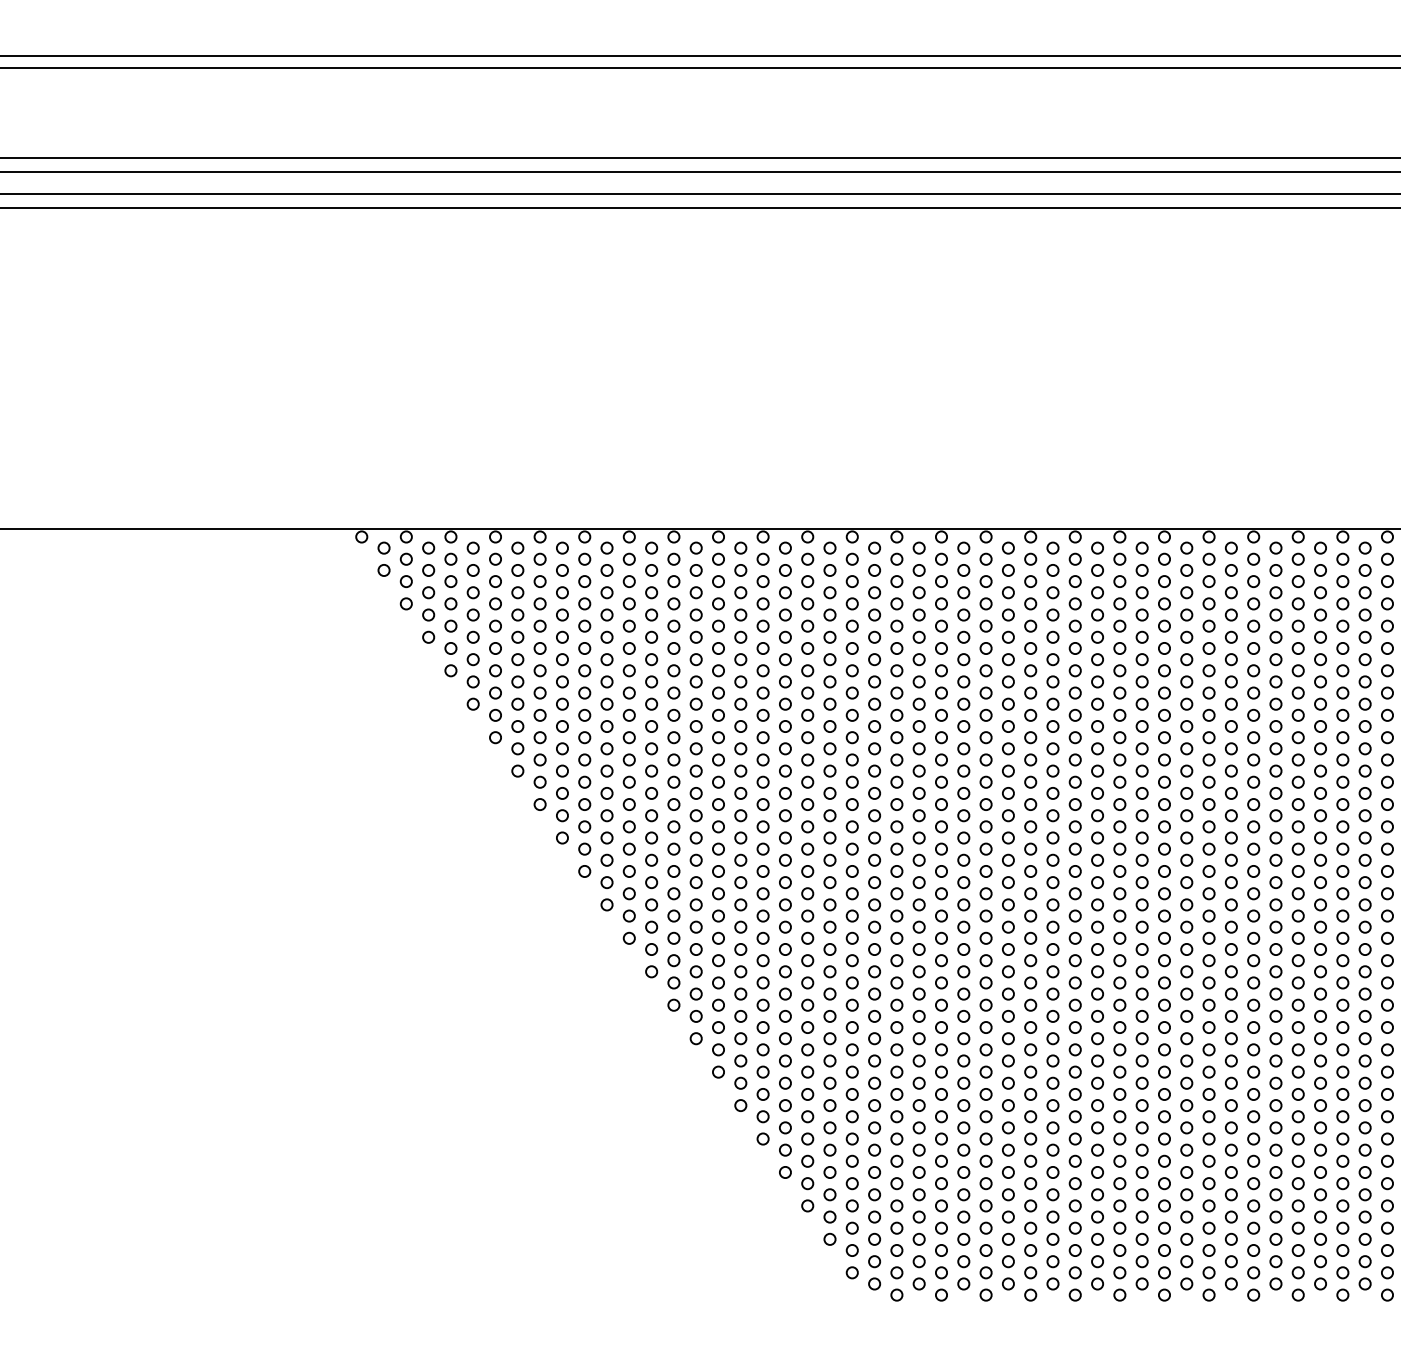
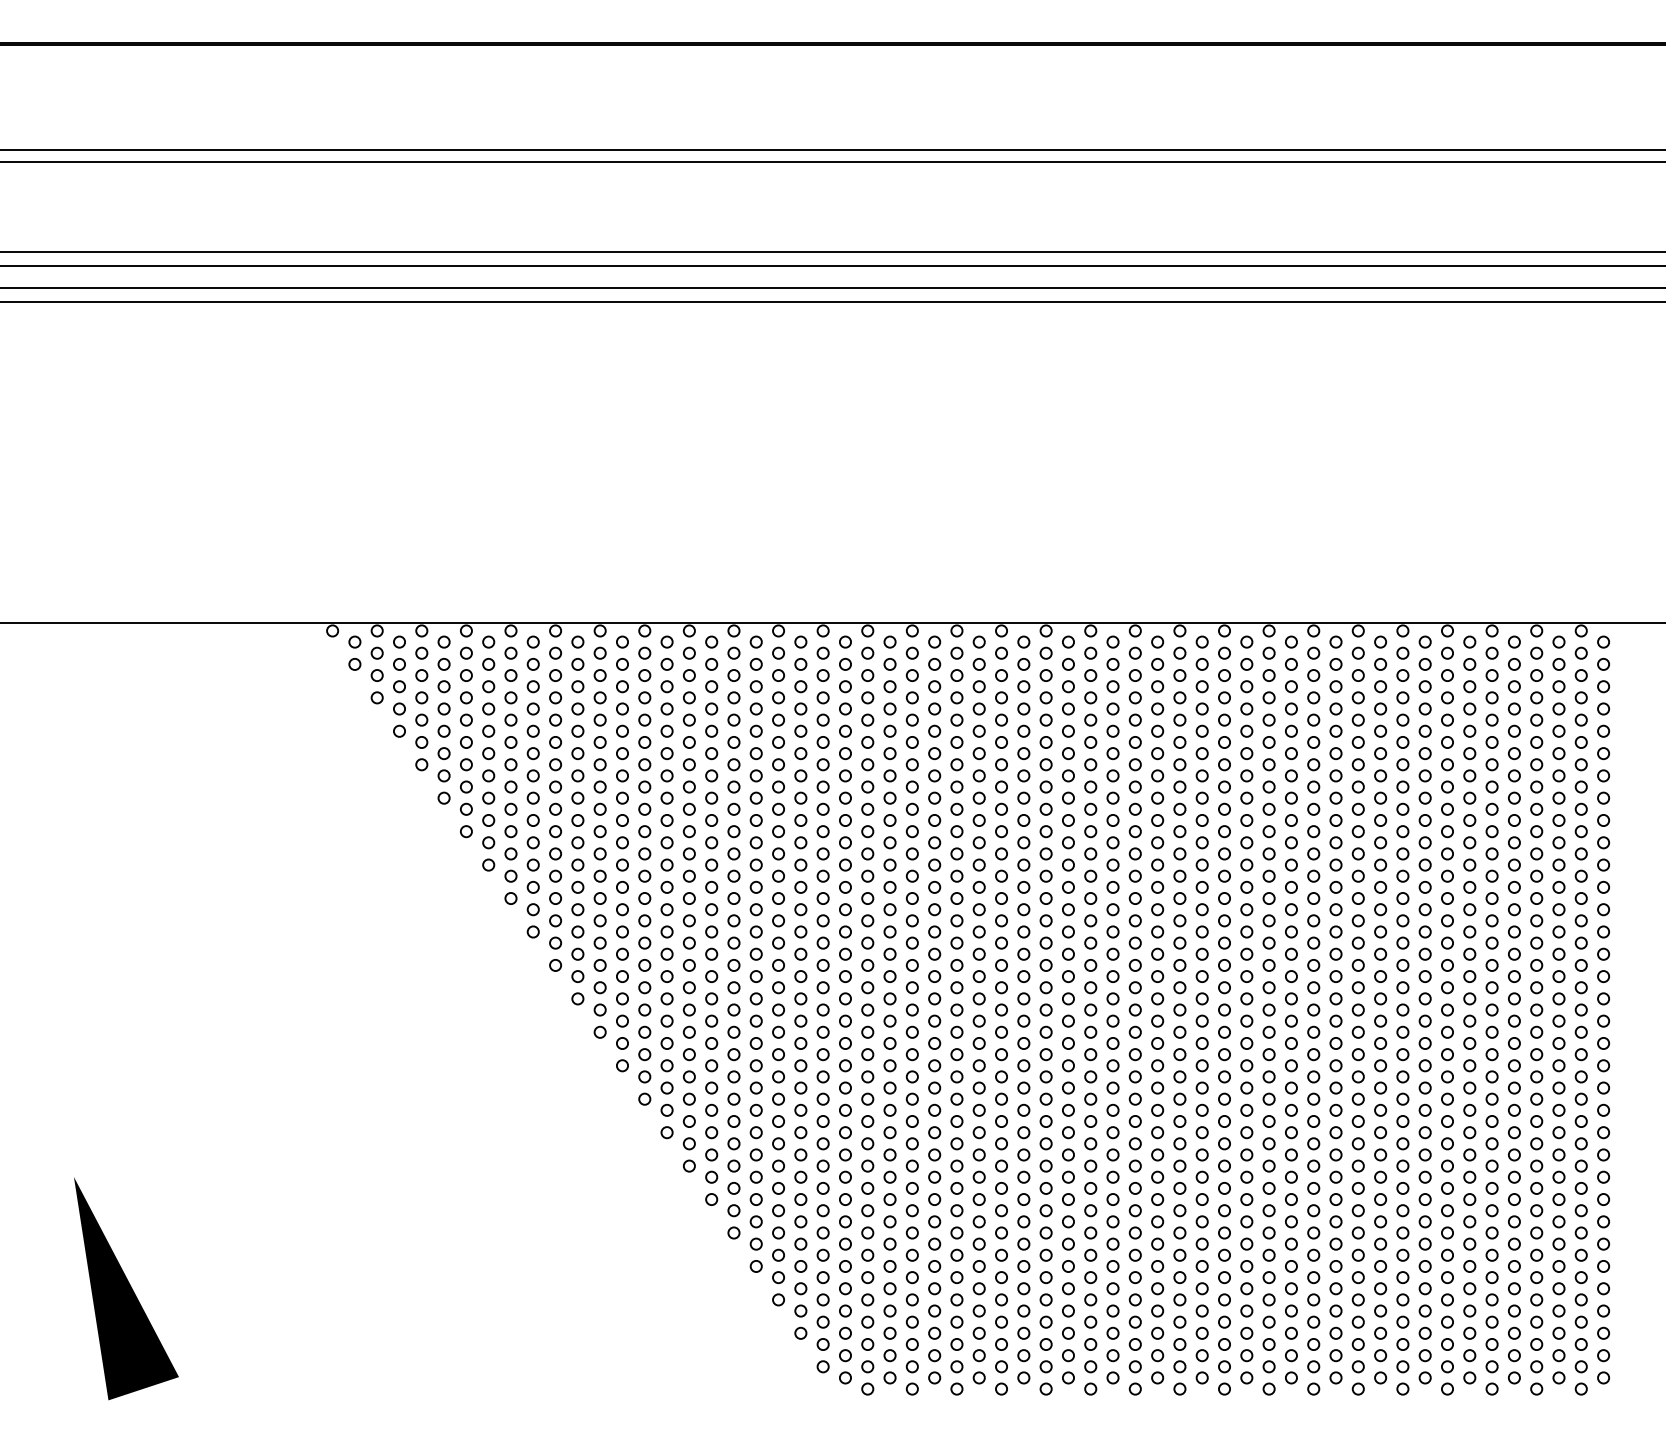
part: (155, 1194) -> (126, 1288), added

